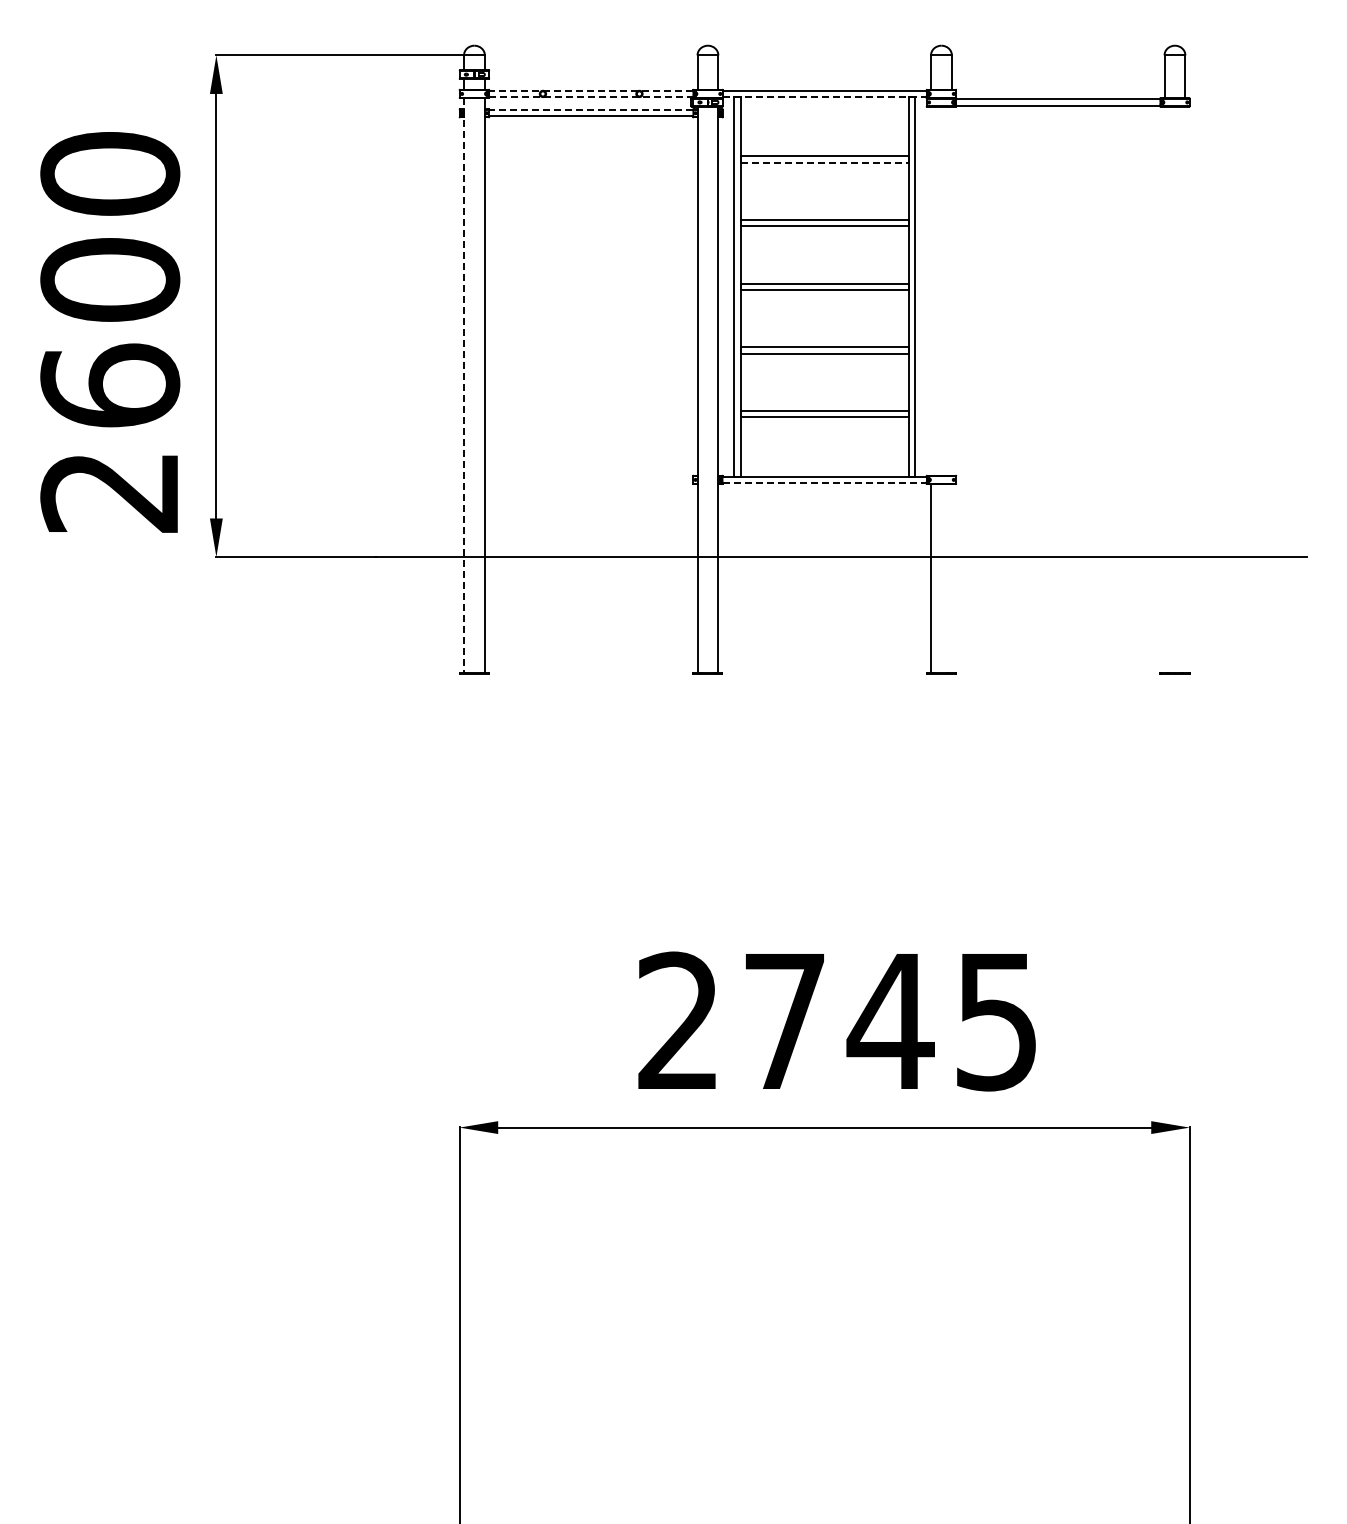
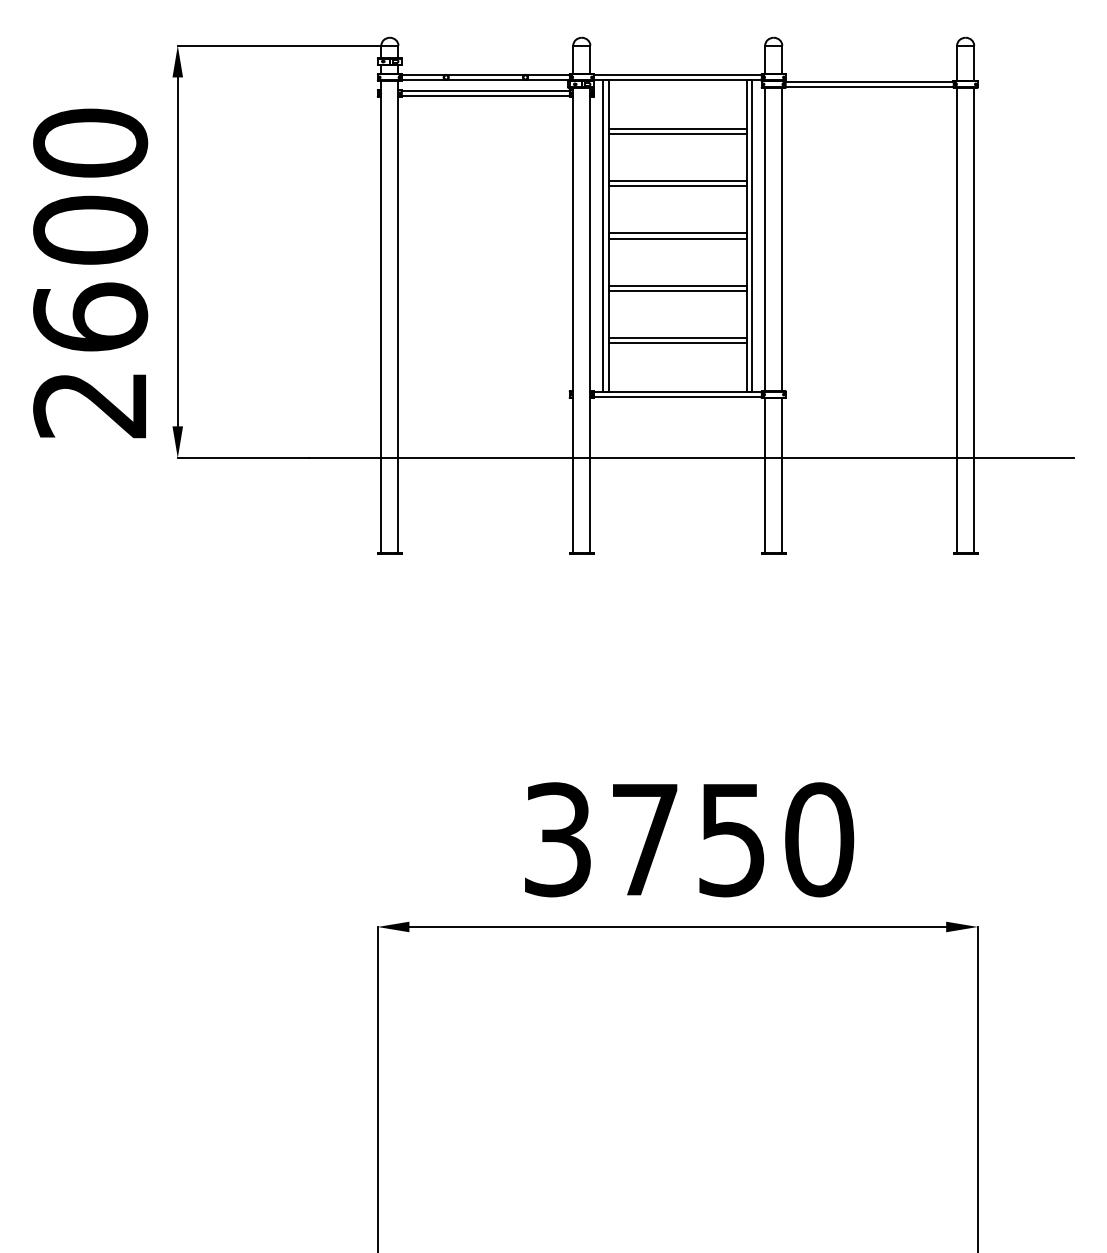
line: (591, 90) -> (486, 74), dashed -> solid
line: (591, 97) -> (486, 80), dashed -> solid
line: (824, 97) -> (677, 80), dashed -> solid
line: (591, 110) -> (486, 91), dashed -> solid
line: (824, 162) -> (677, 133), dashed -> solid
line: (931, 290) -> (765, 238), added
line: (951, 290) -> (781, 238), added
line: (464, 386) -> (381, 317), dashed -> solid
line: (1164, 389) -> (957, 320), added
line: (1185, 389) -> (974, 320), added
line: (824, 483) -> (677, 397), dashed -> solid
line: (951, 578) -> (781, 475), added
text: (838, 1021) -> (689, 839), 2745 -> 3750

